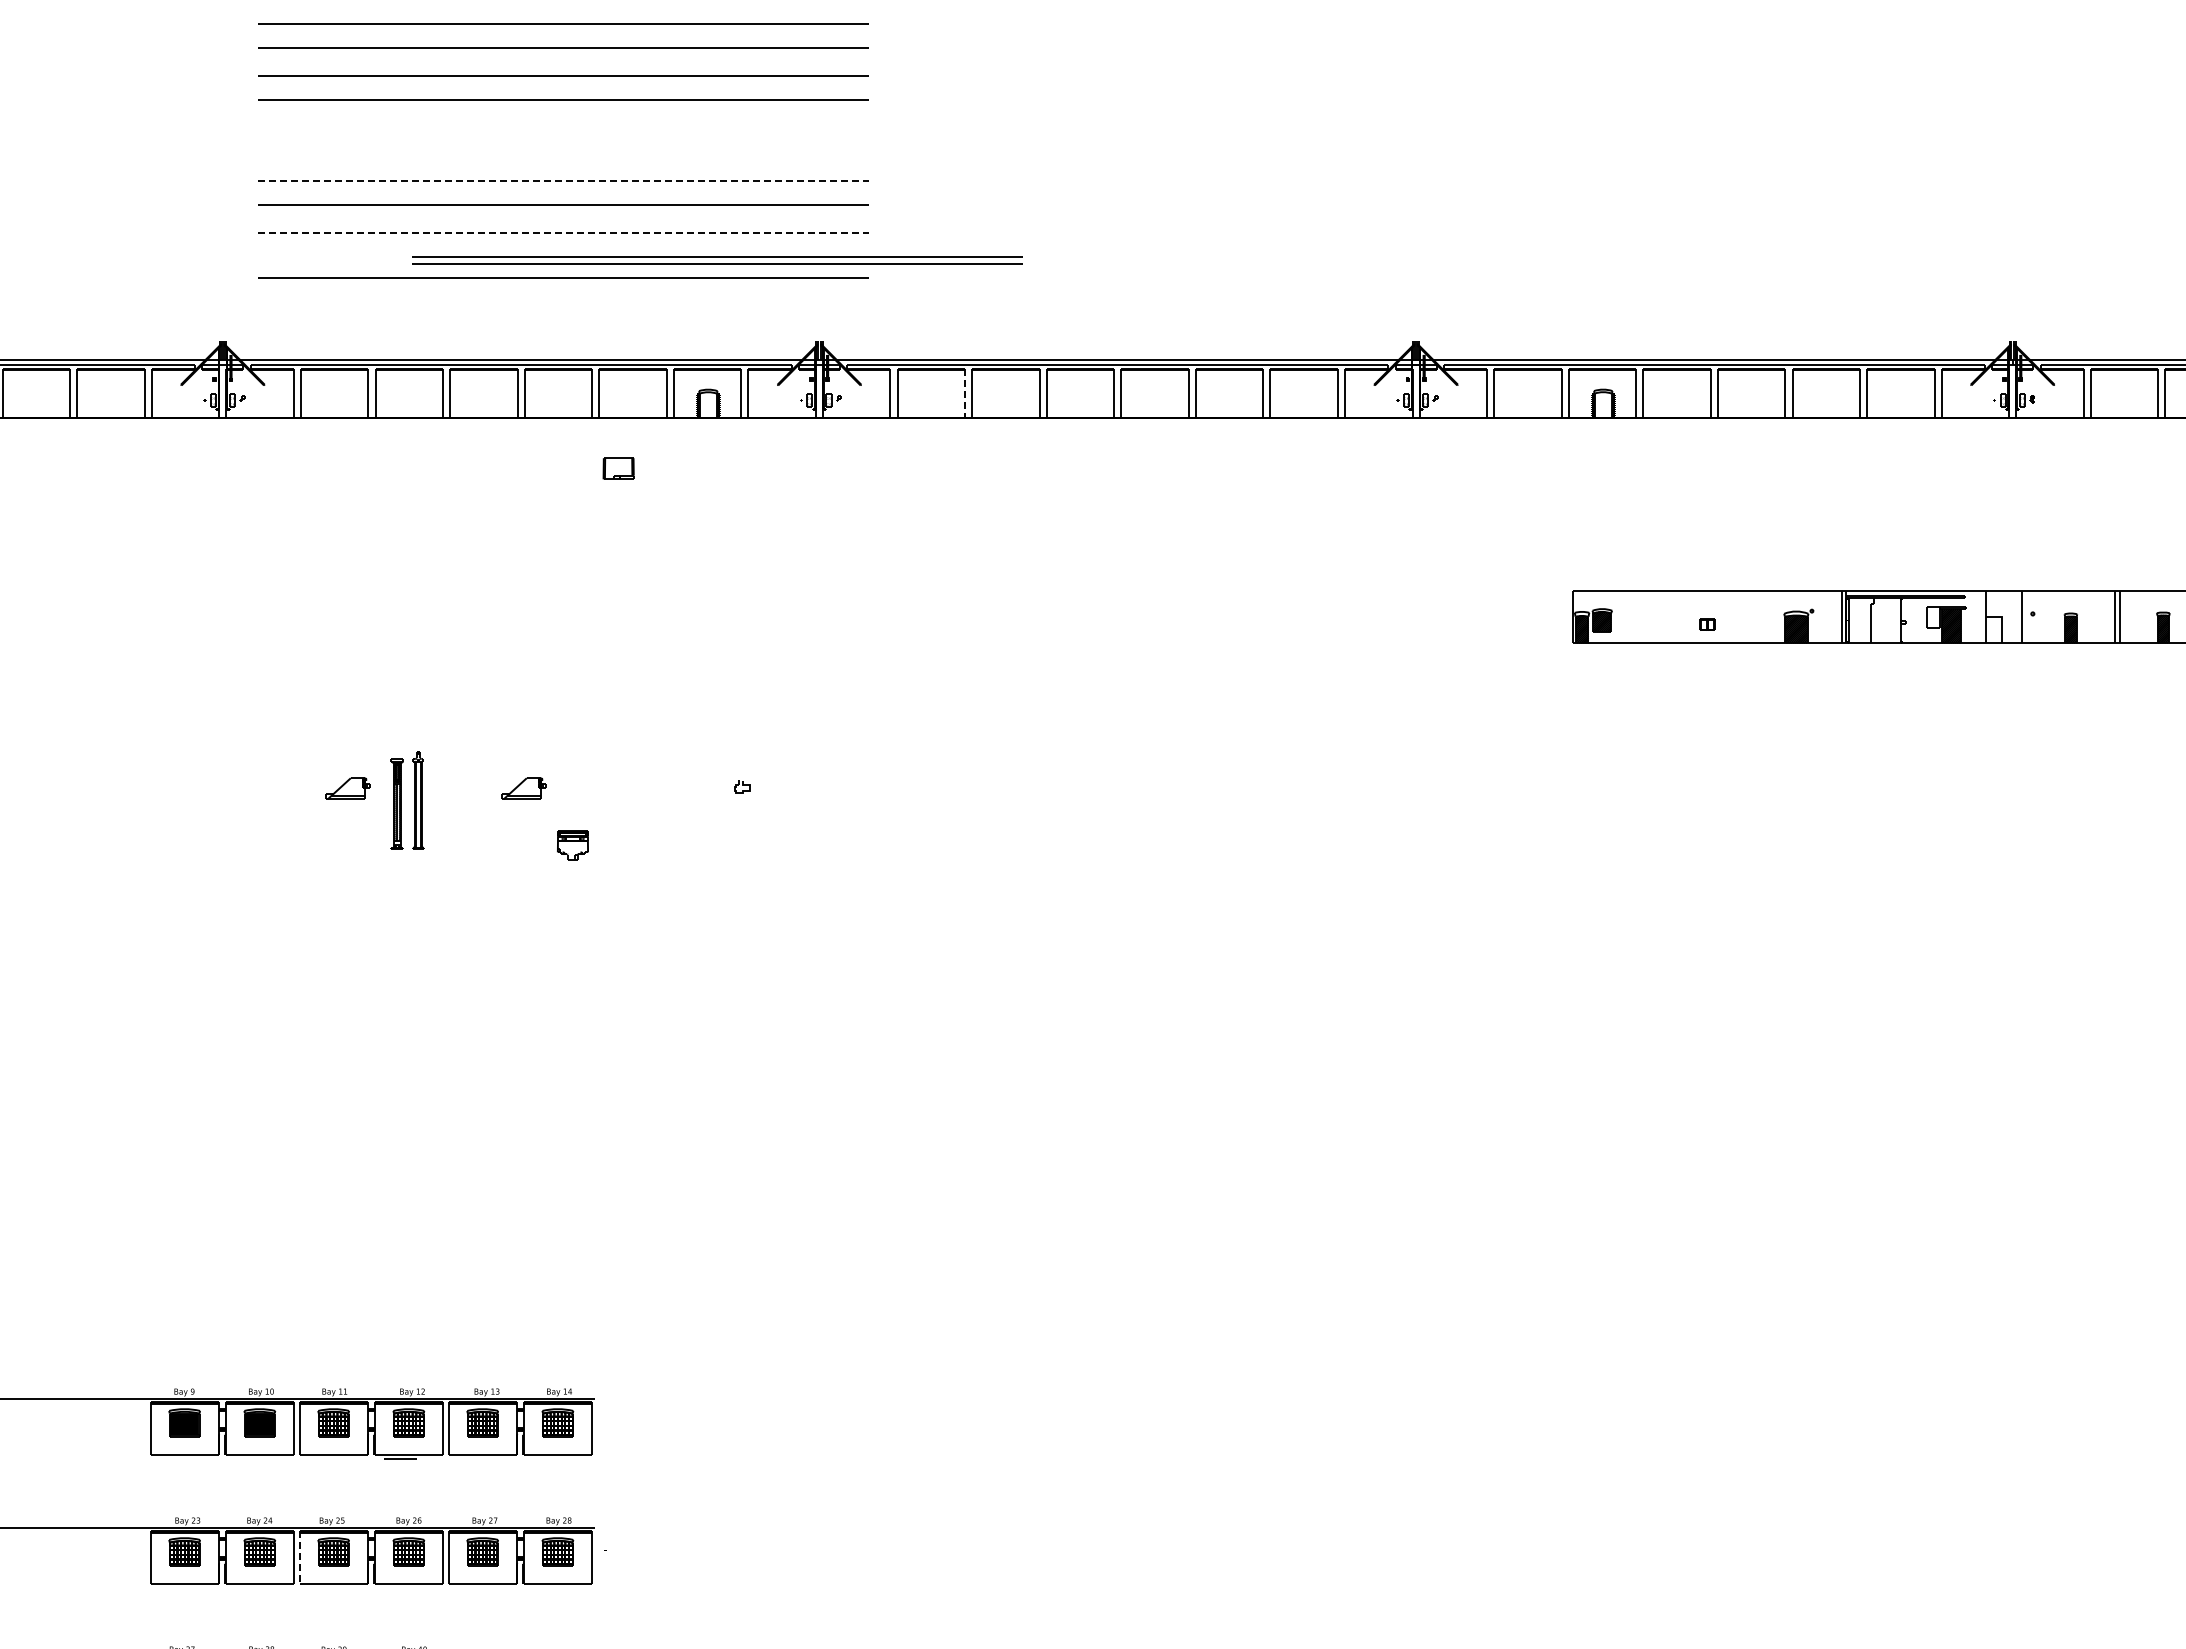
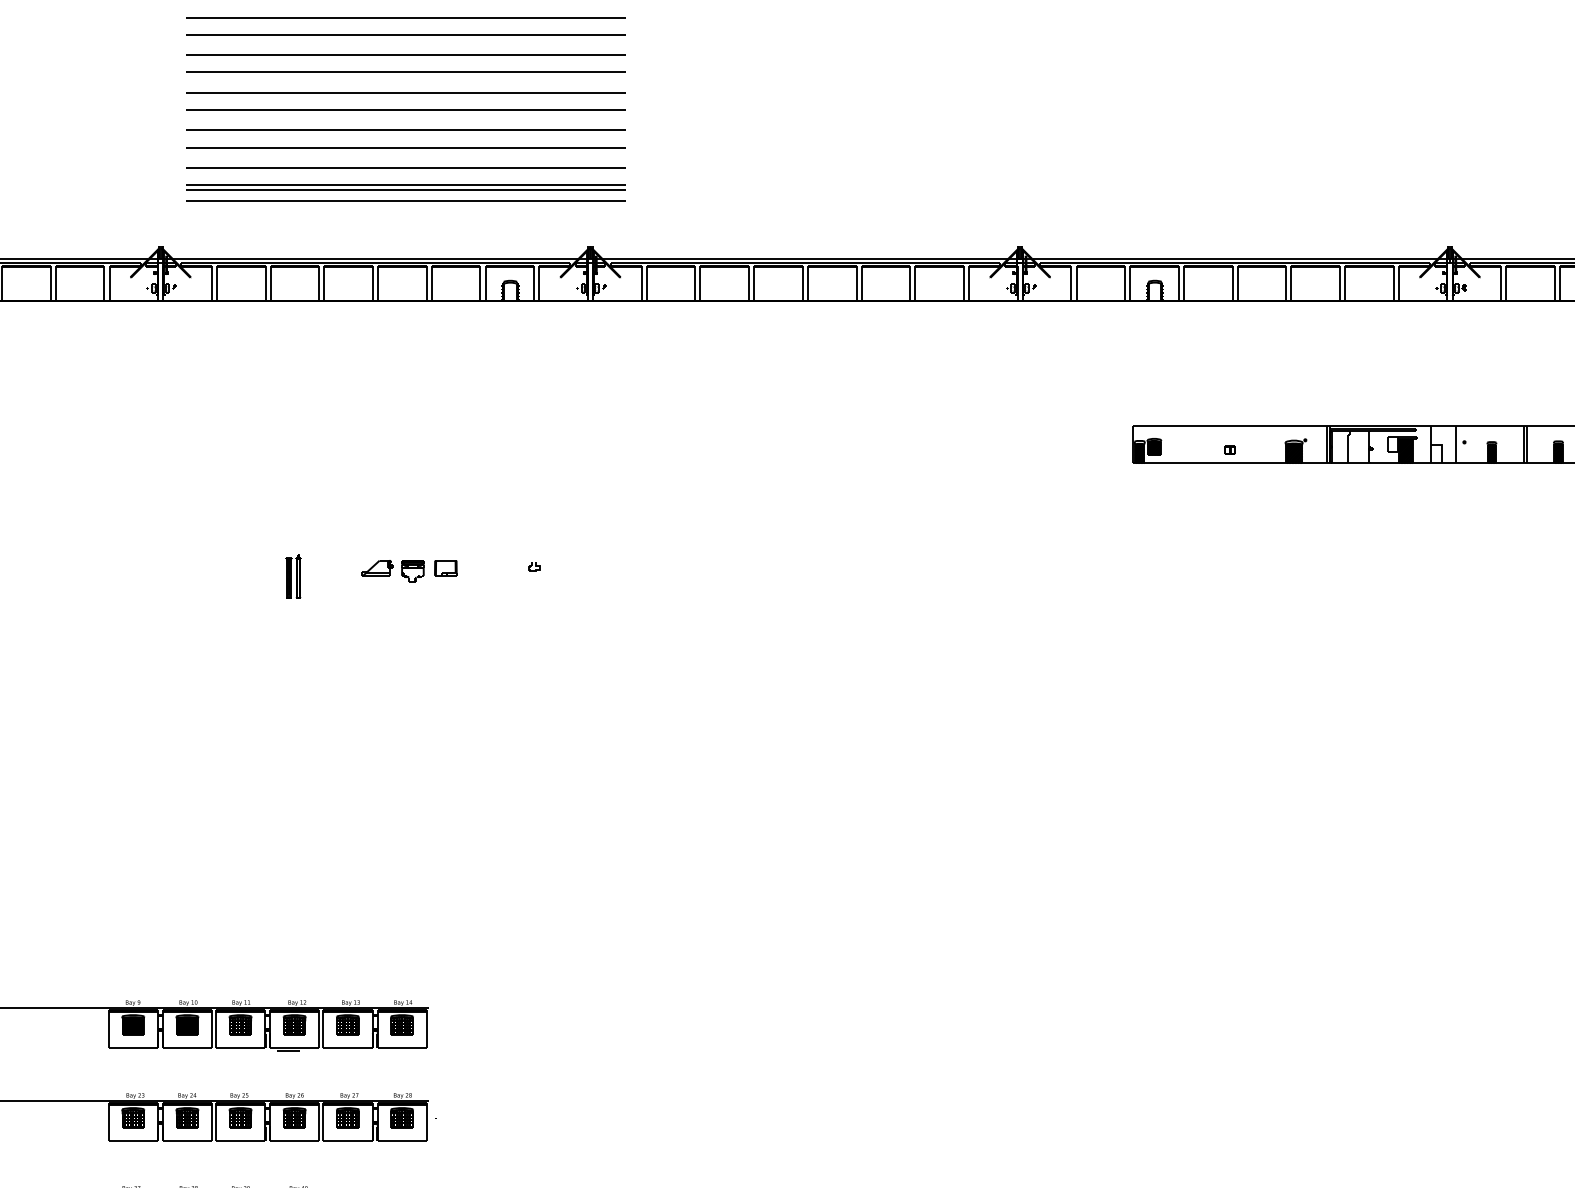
line: (563, 128) -> (406, 92), added
line: (563, 152) -> (406, 109), added
line: (563, 180) -> (406, 130), dashed -> solid
line: (563, 233) -> (406, 168), dashed -> solid
part: (717, 260) -> (406, 187), moved
line: (965, 394) -> (695, 284), dashed -> solid
part: (618, 468) -> (445, 568), moved
part: (347, 788) -> (250, 568), removed
part: (406, 800) -> (293, 576), size x0.62
part: (572, 845) -> (412, 570), moved
line: (299, 1557) -> (215, 1121), dashed -> solid

